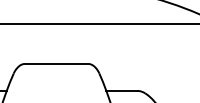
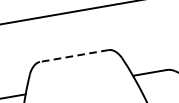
line: (56, 63) -> (74, 55), solid -> dashed

